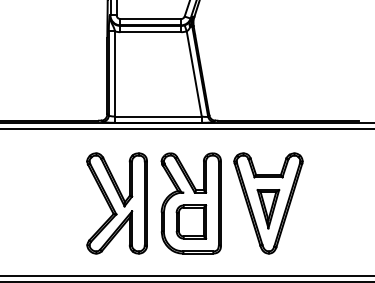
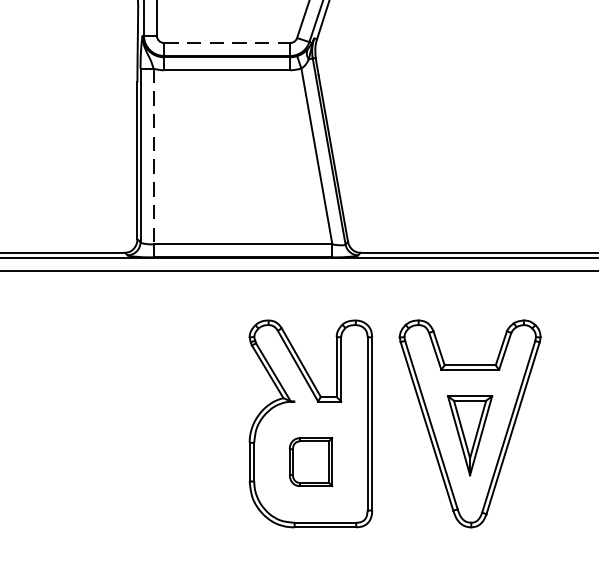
line: (150, 19) -> (226, 44), solid -> dashed
line: (115, 73) -> (154, 155), solid -> dashed
part: (116, 203) -> (156, 423), removed
part: (191, 221) -> (311, 461), size x0.7

